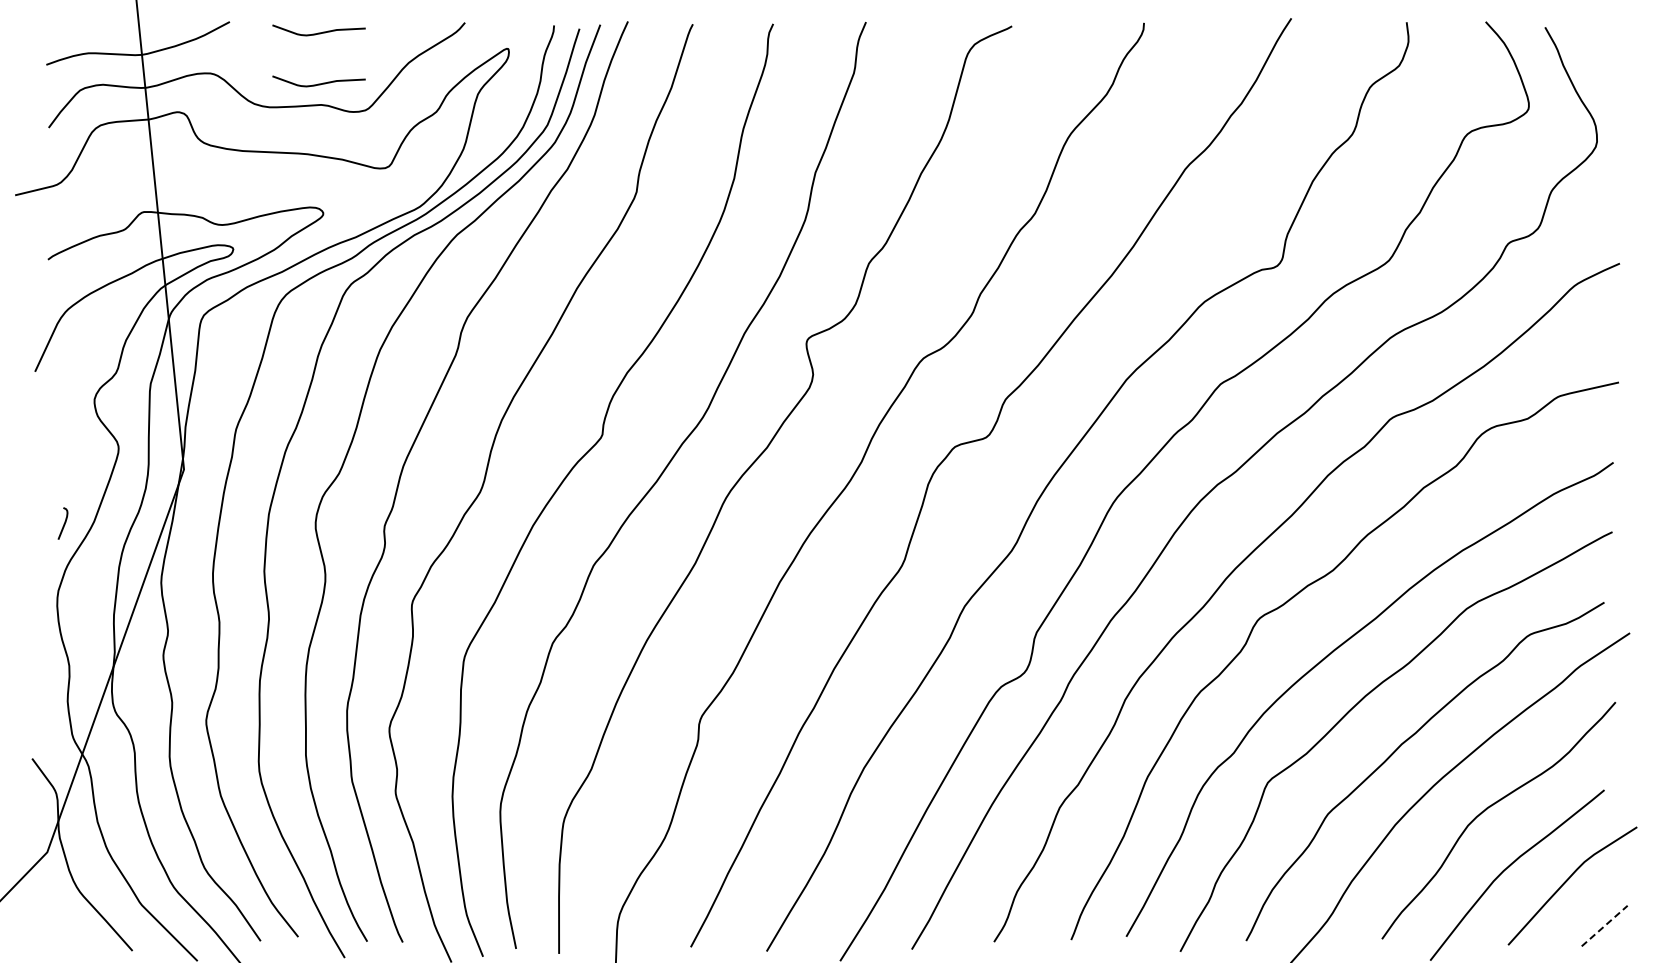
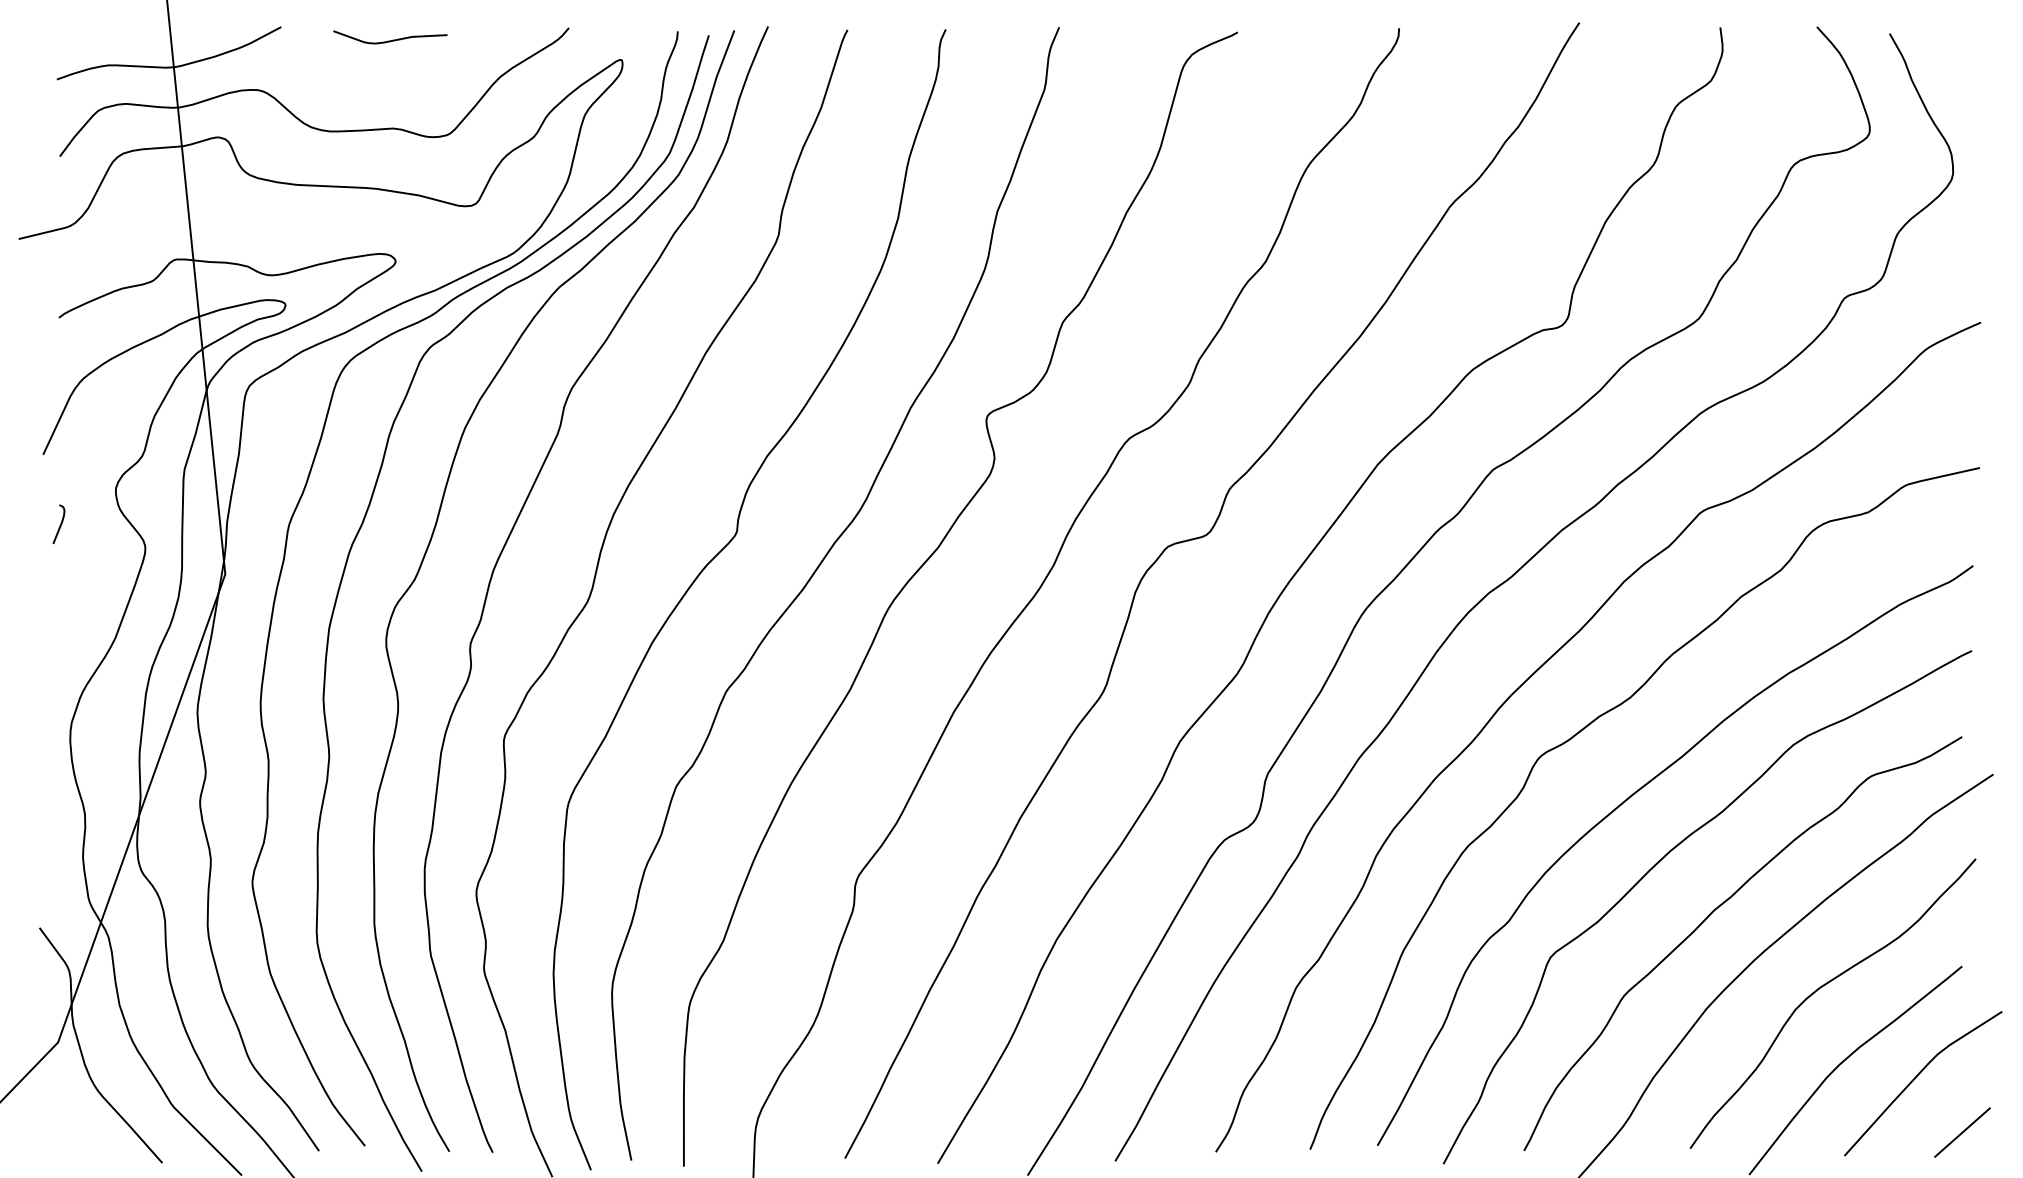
curve: (318, 83) -> (389, 102), removed
curve: (63, 523) -> (59, 524), moved
line: (1604, 926) -> (1962, 1133), dashed -> solid

